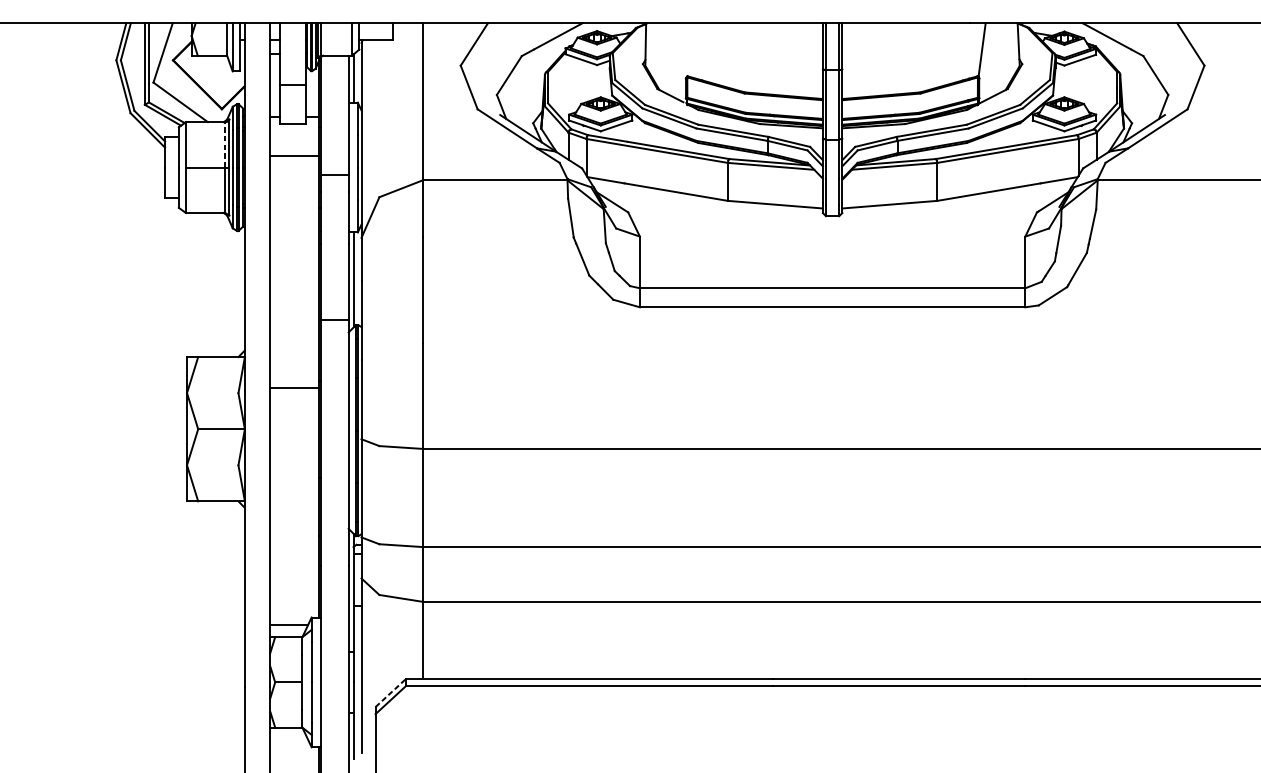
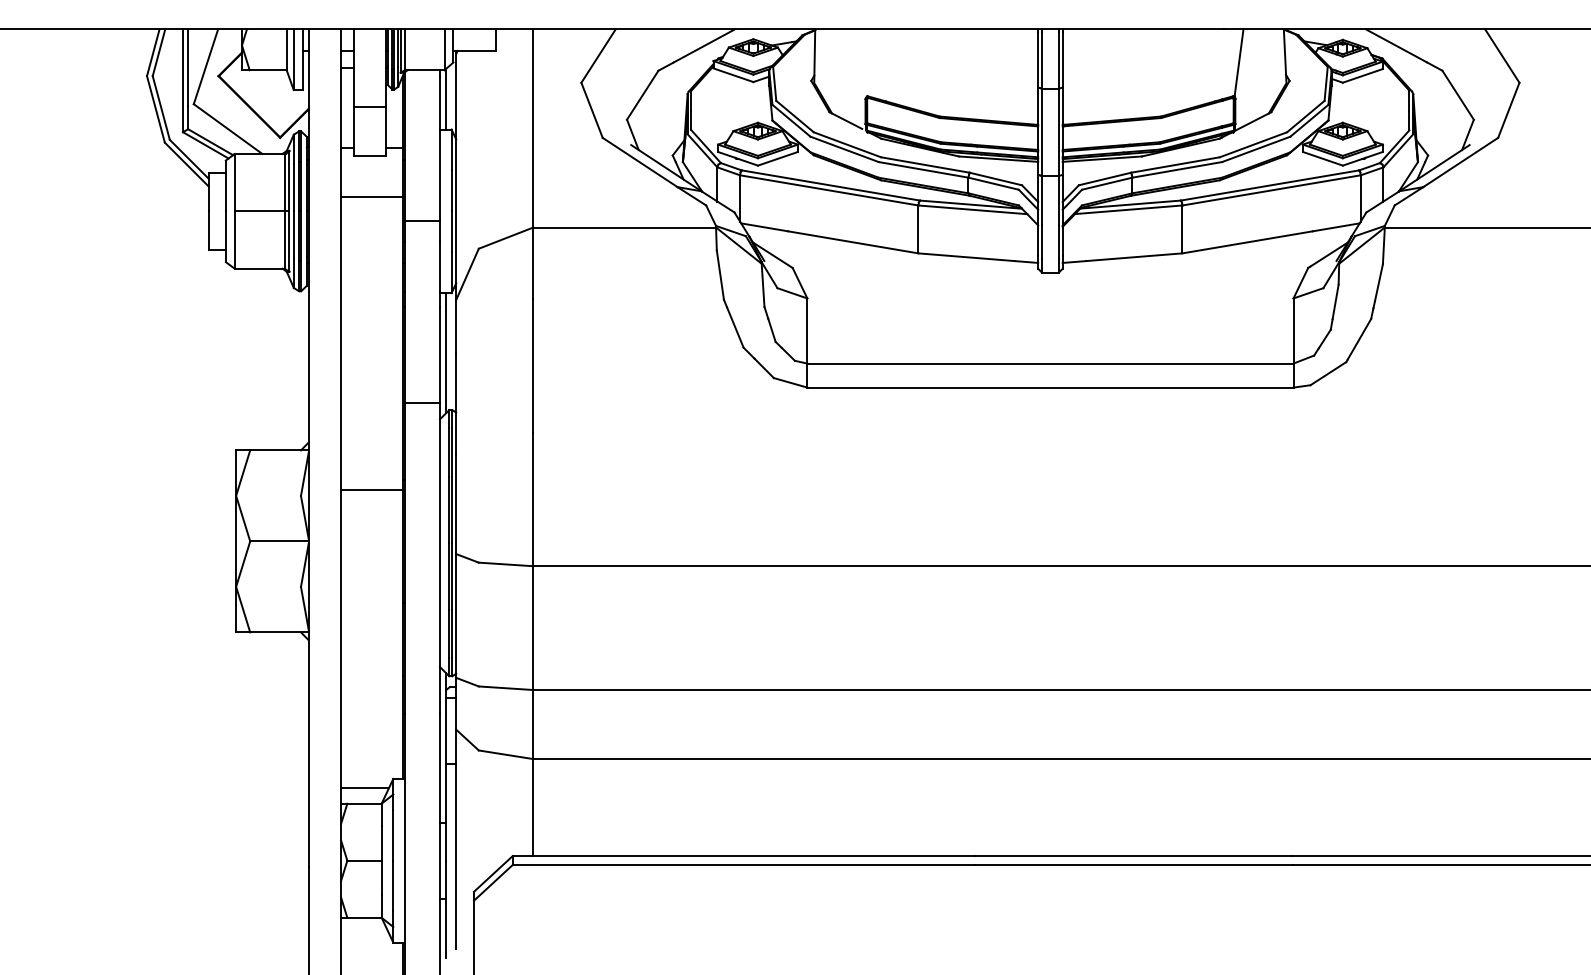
line: (225, 144) -> (284, 182), dashed -> solid
line: (391, 692) -> (493, 873), dashed -> solid

